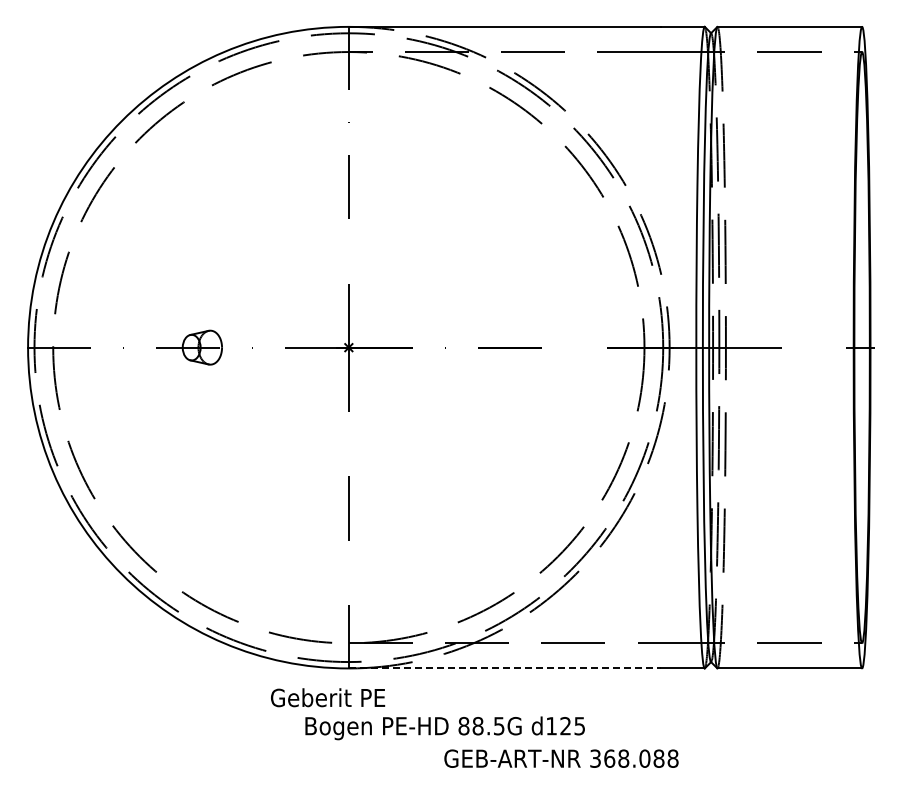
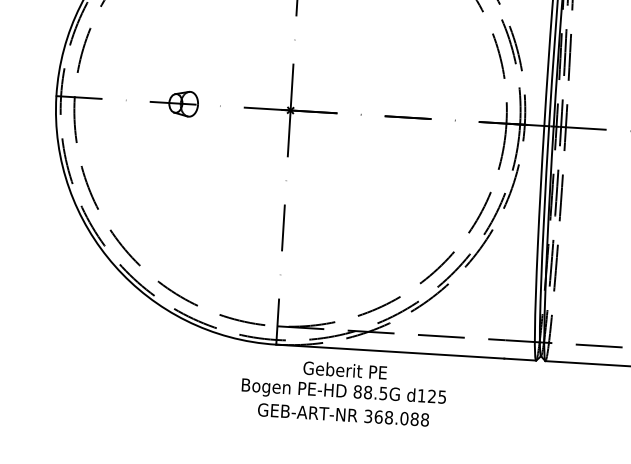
line: (505, 668) -> (390, 351), dashed -> solid
text: (328, 697) -> (345, 370), moved
text: (561, 758) -> (343, 414), moved

